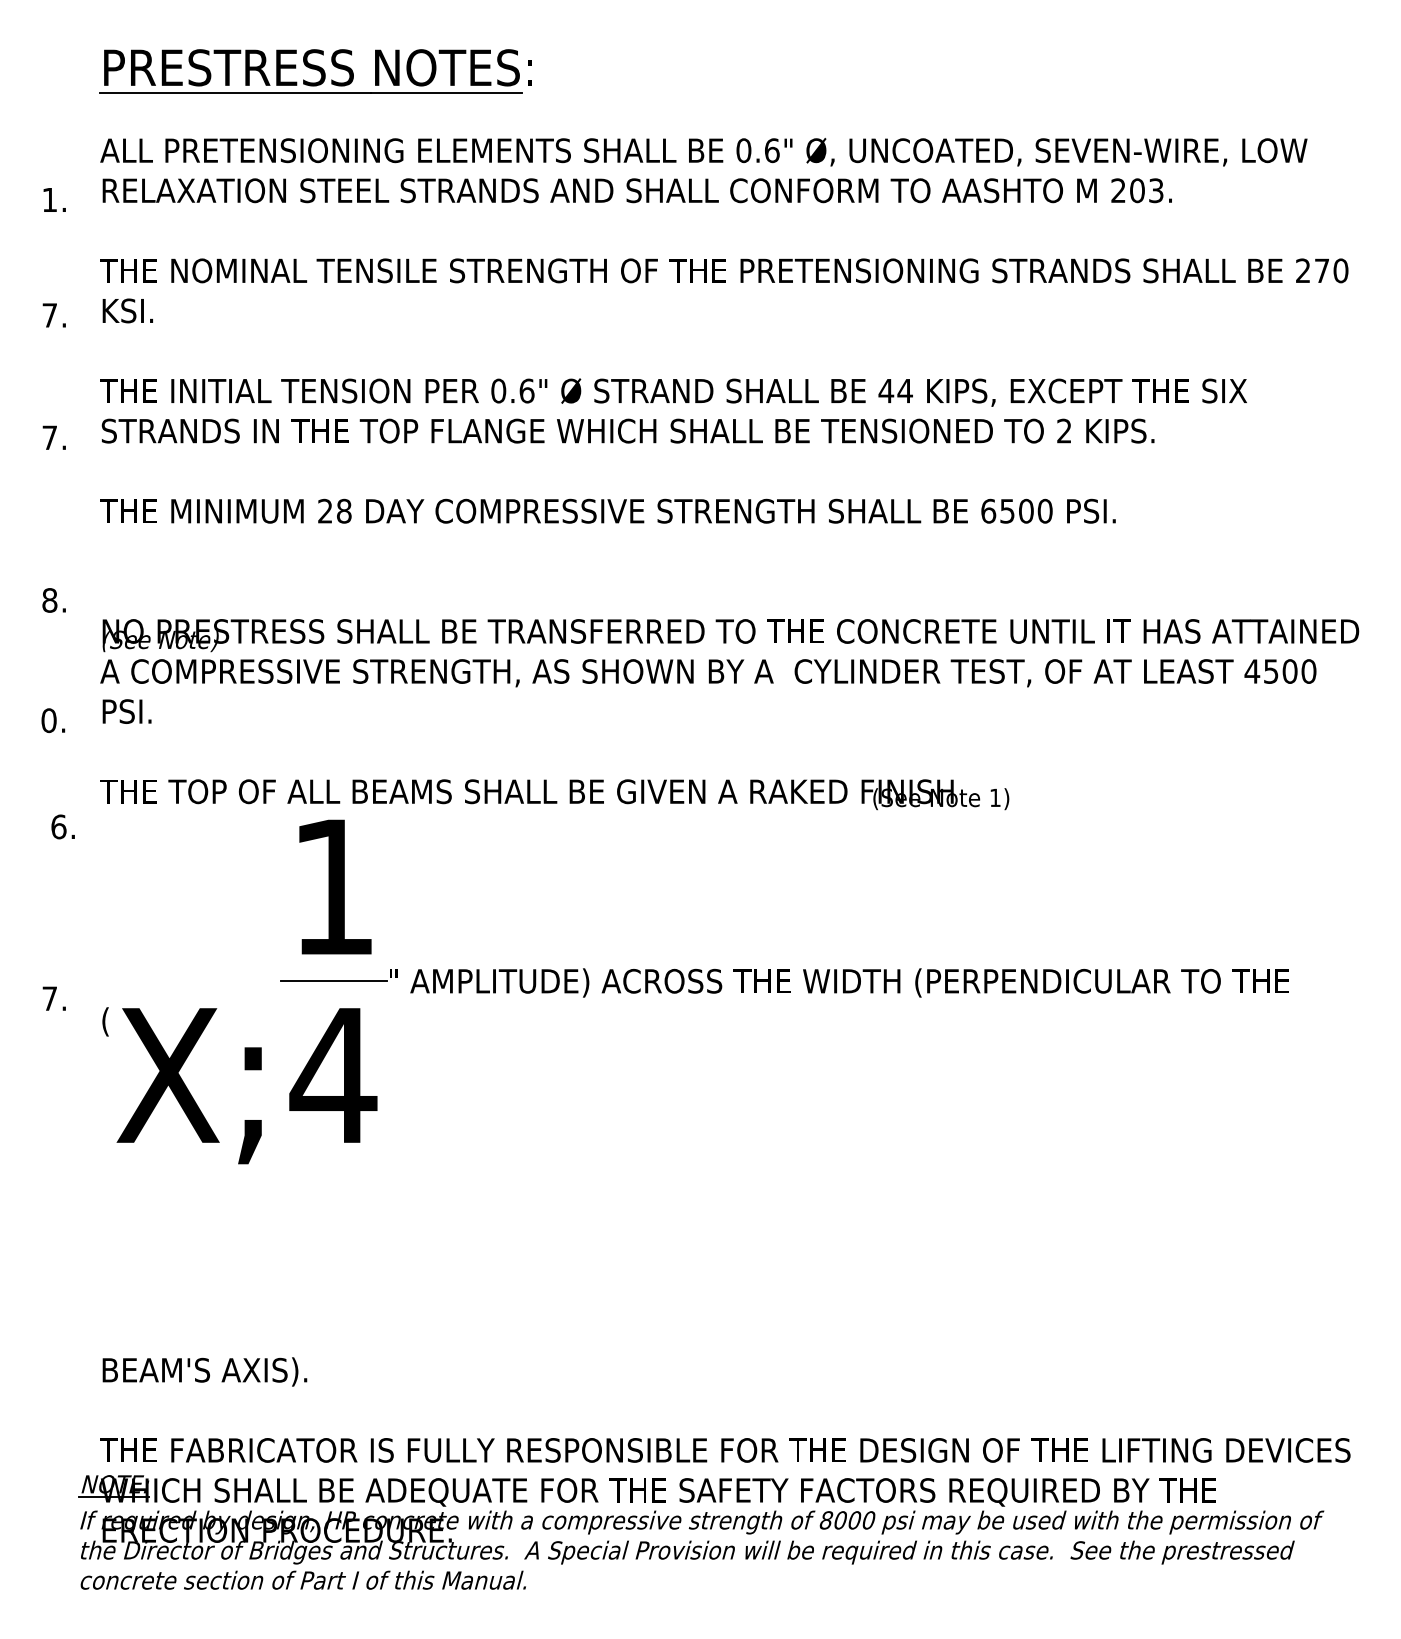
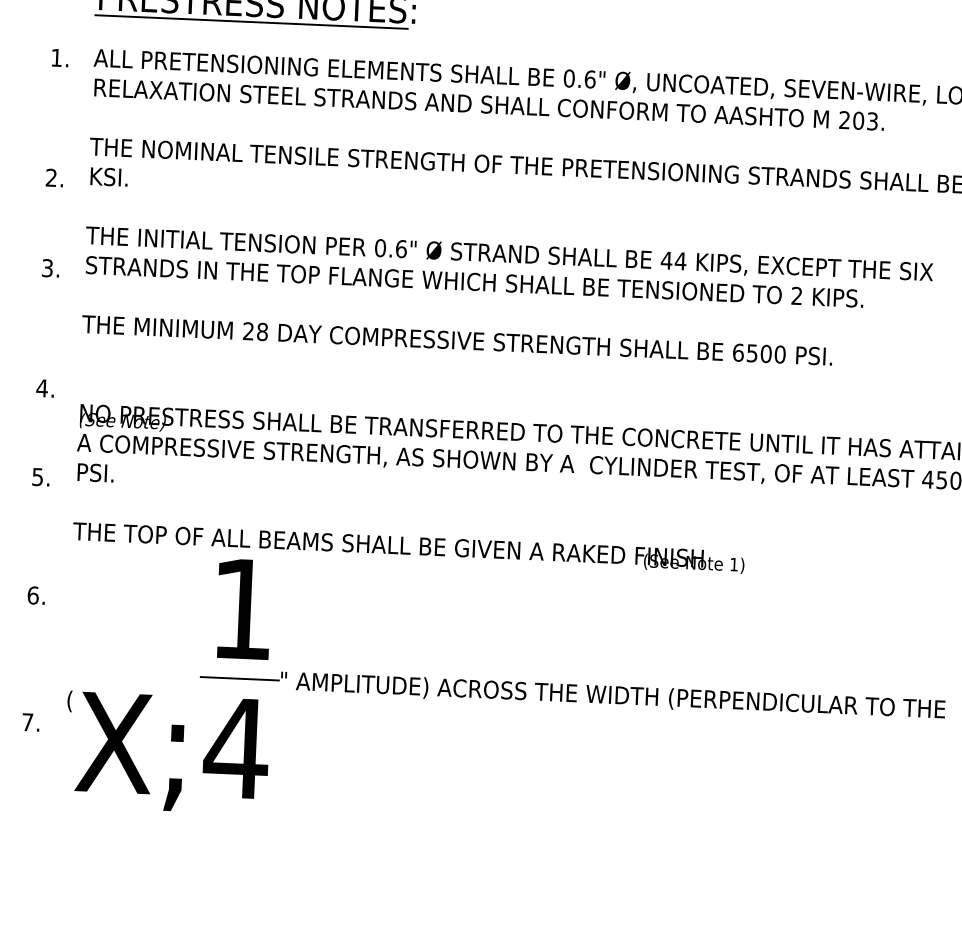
text: (54, 199) -> (60, 57), moved
text: (49, 315) -> (51, 177), 7. -> 2.
text: (49, 437) -> (47, 267), 7. -> 3.
text: (49, 600) -> (42, 388), 8. -> 4.
text: (48, 720) -> (37, 476), 0. -> 5.
text: (62, 826) -> (35, 595), moved
text: (53, 998) -> (30, 722), moved

